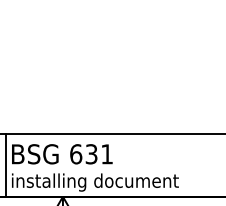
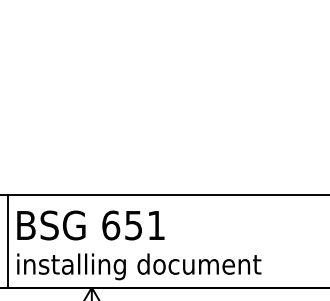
text: (91, 153) -> (133, 224), 631 -> 651

